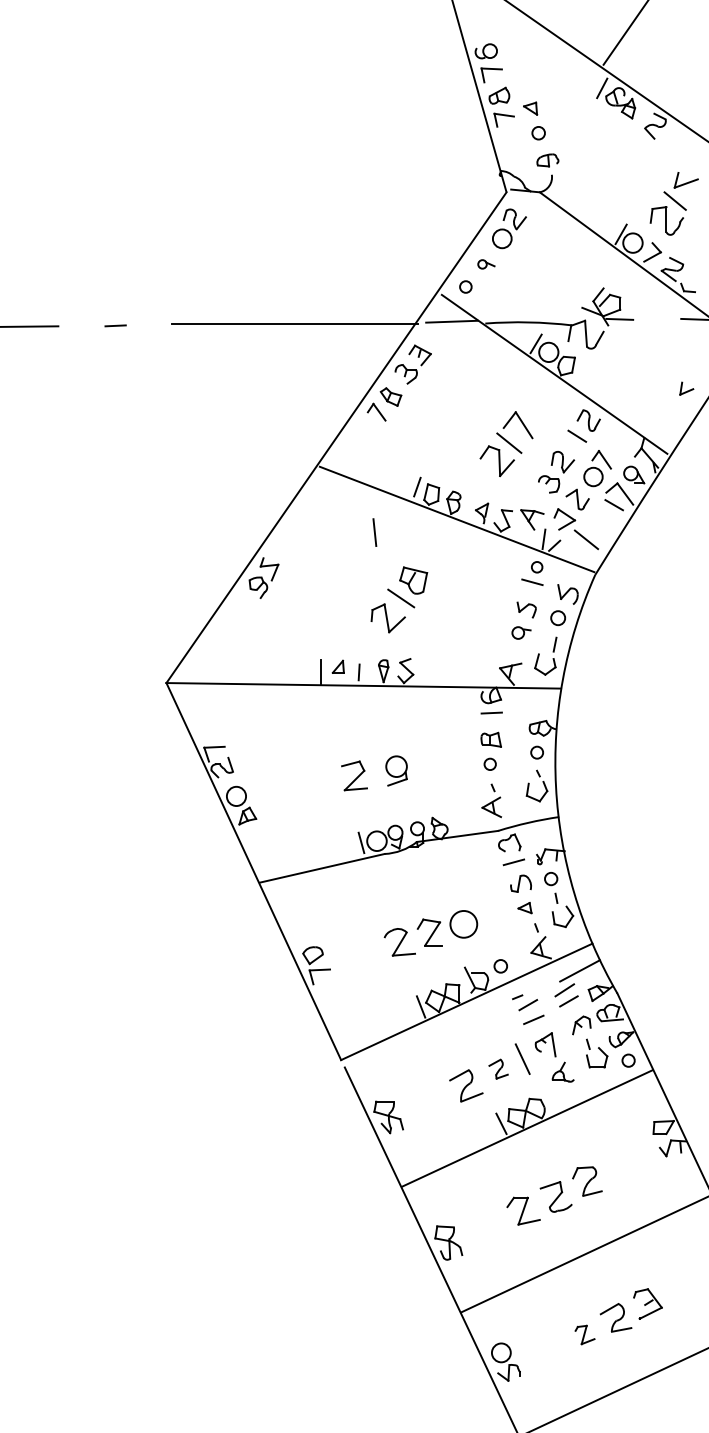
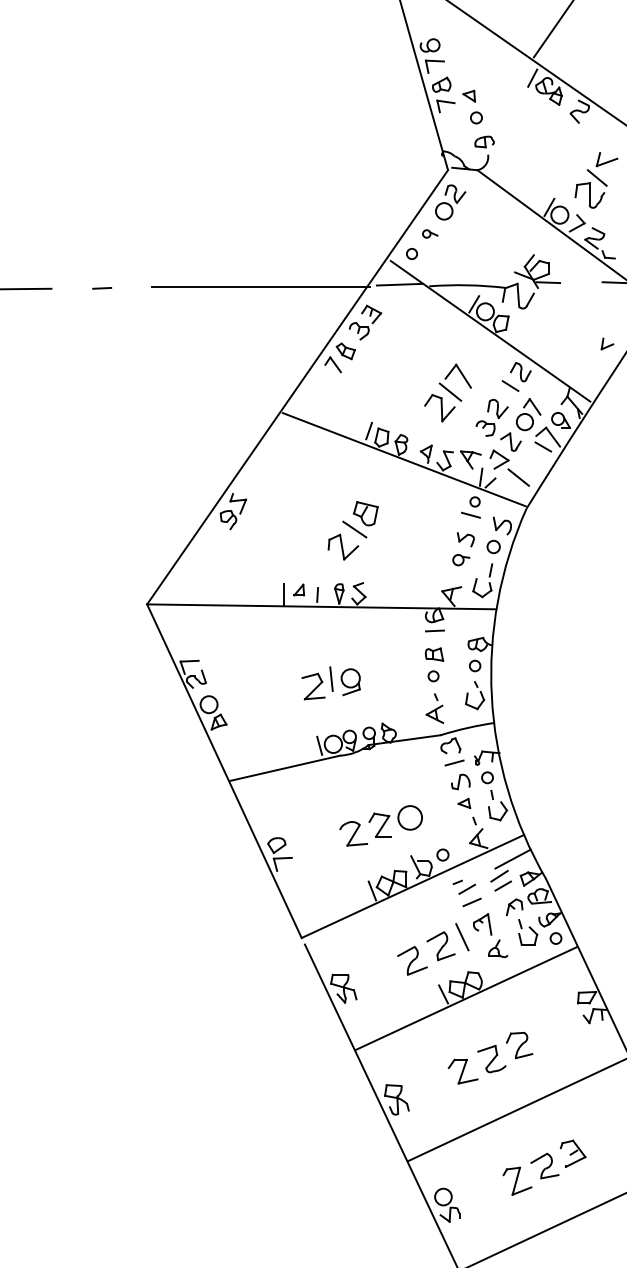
line: (374, 532) -> (331, 679), moved
part: (498, 1068) -> (440, 945), size x1.67
part: (584, 1334) -> (517, 1180), size x1.67

